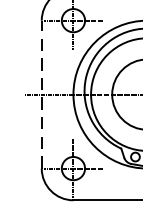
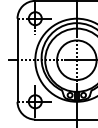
line: (41, 95) -> (17, 60), dashed -> solid

